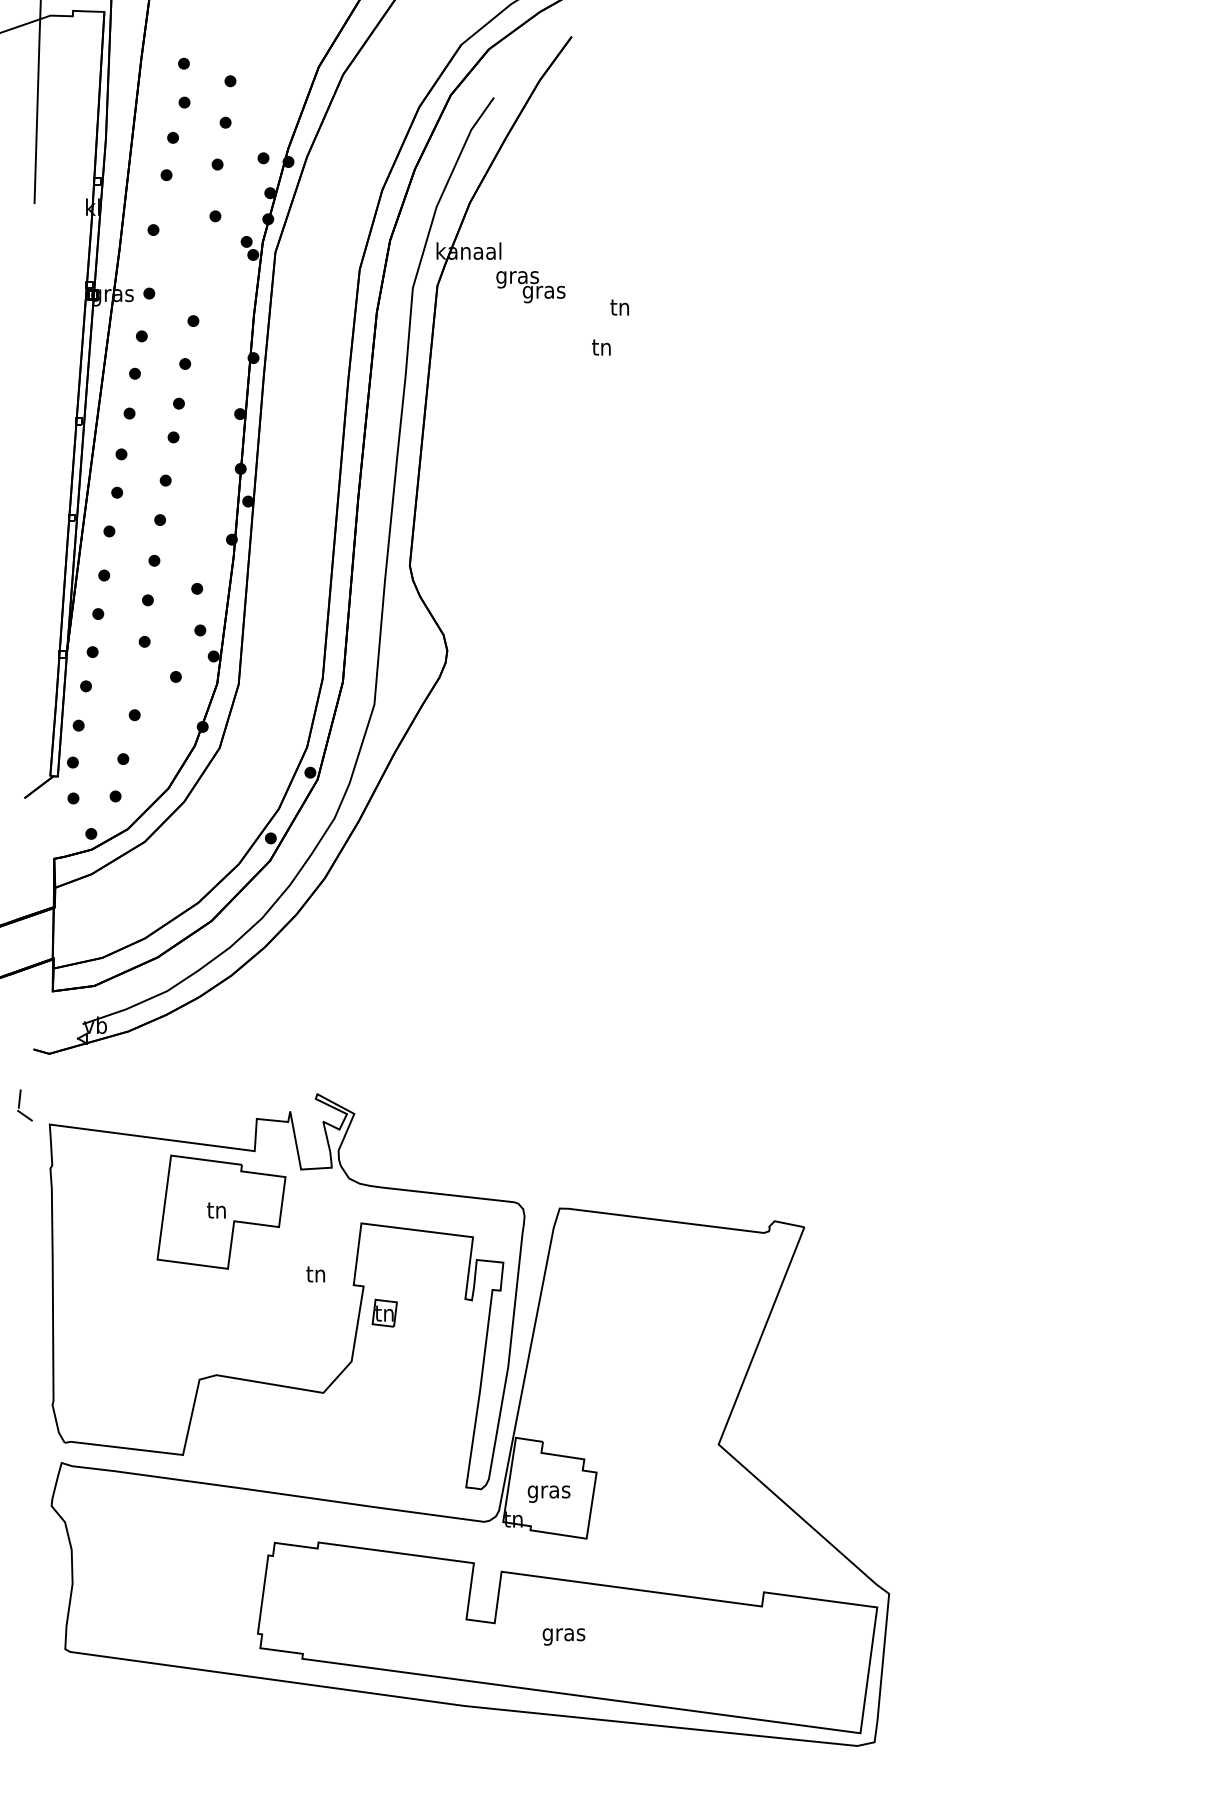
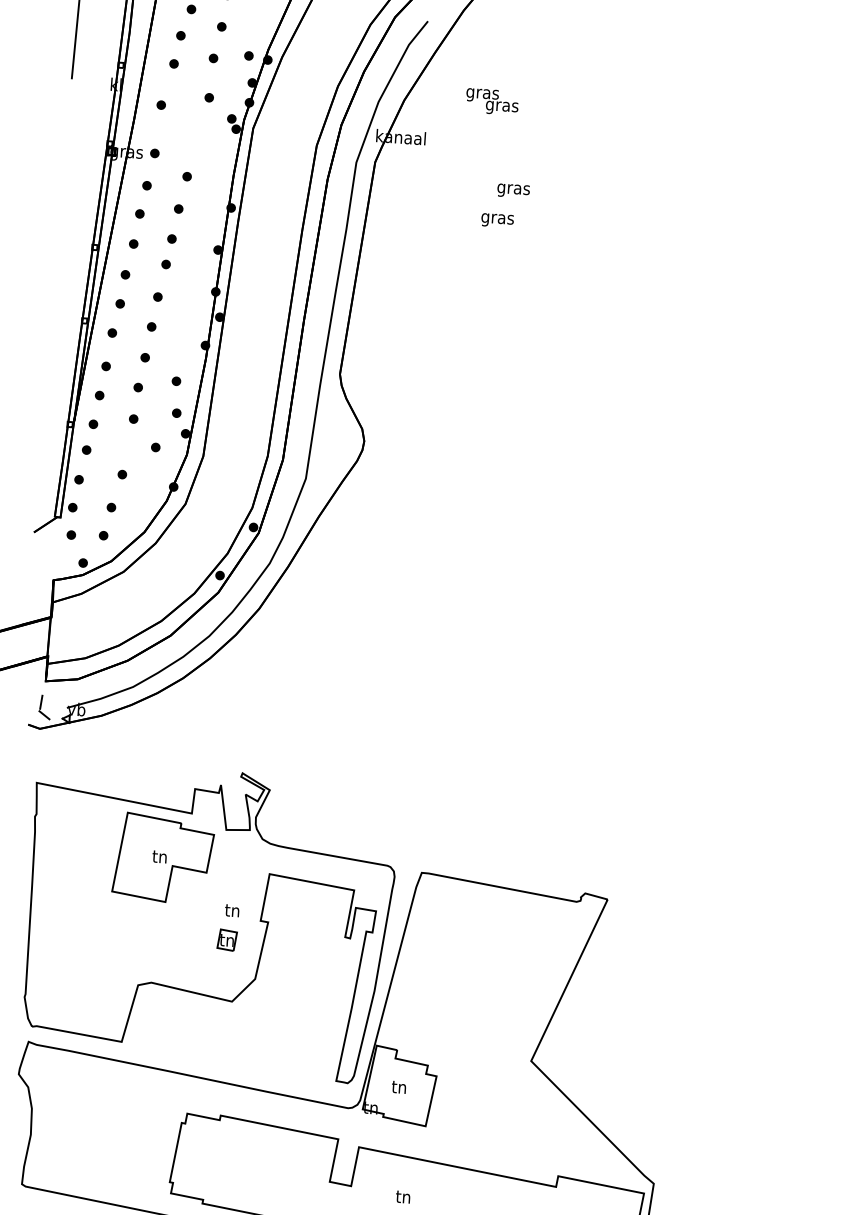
text: (530, 287) -> (492, 102), moved
text: (620, 309) -> (513, 189), tn -> gras
text: (601, 349) -> (497, 219), tn -> gras
part: (24, 1105) -> (44, 707), moved
part: (384, 1312) -> (227, 939), moved
text: (548, 1492) -> (398, 1089), gras -> tn
text: (563, 1635) -> (403, 1199), gras -> tn

